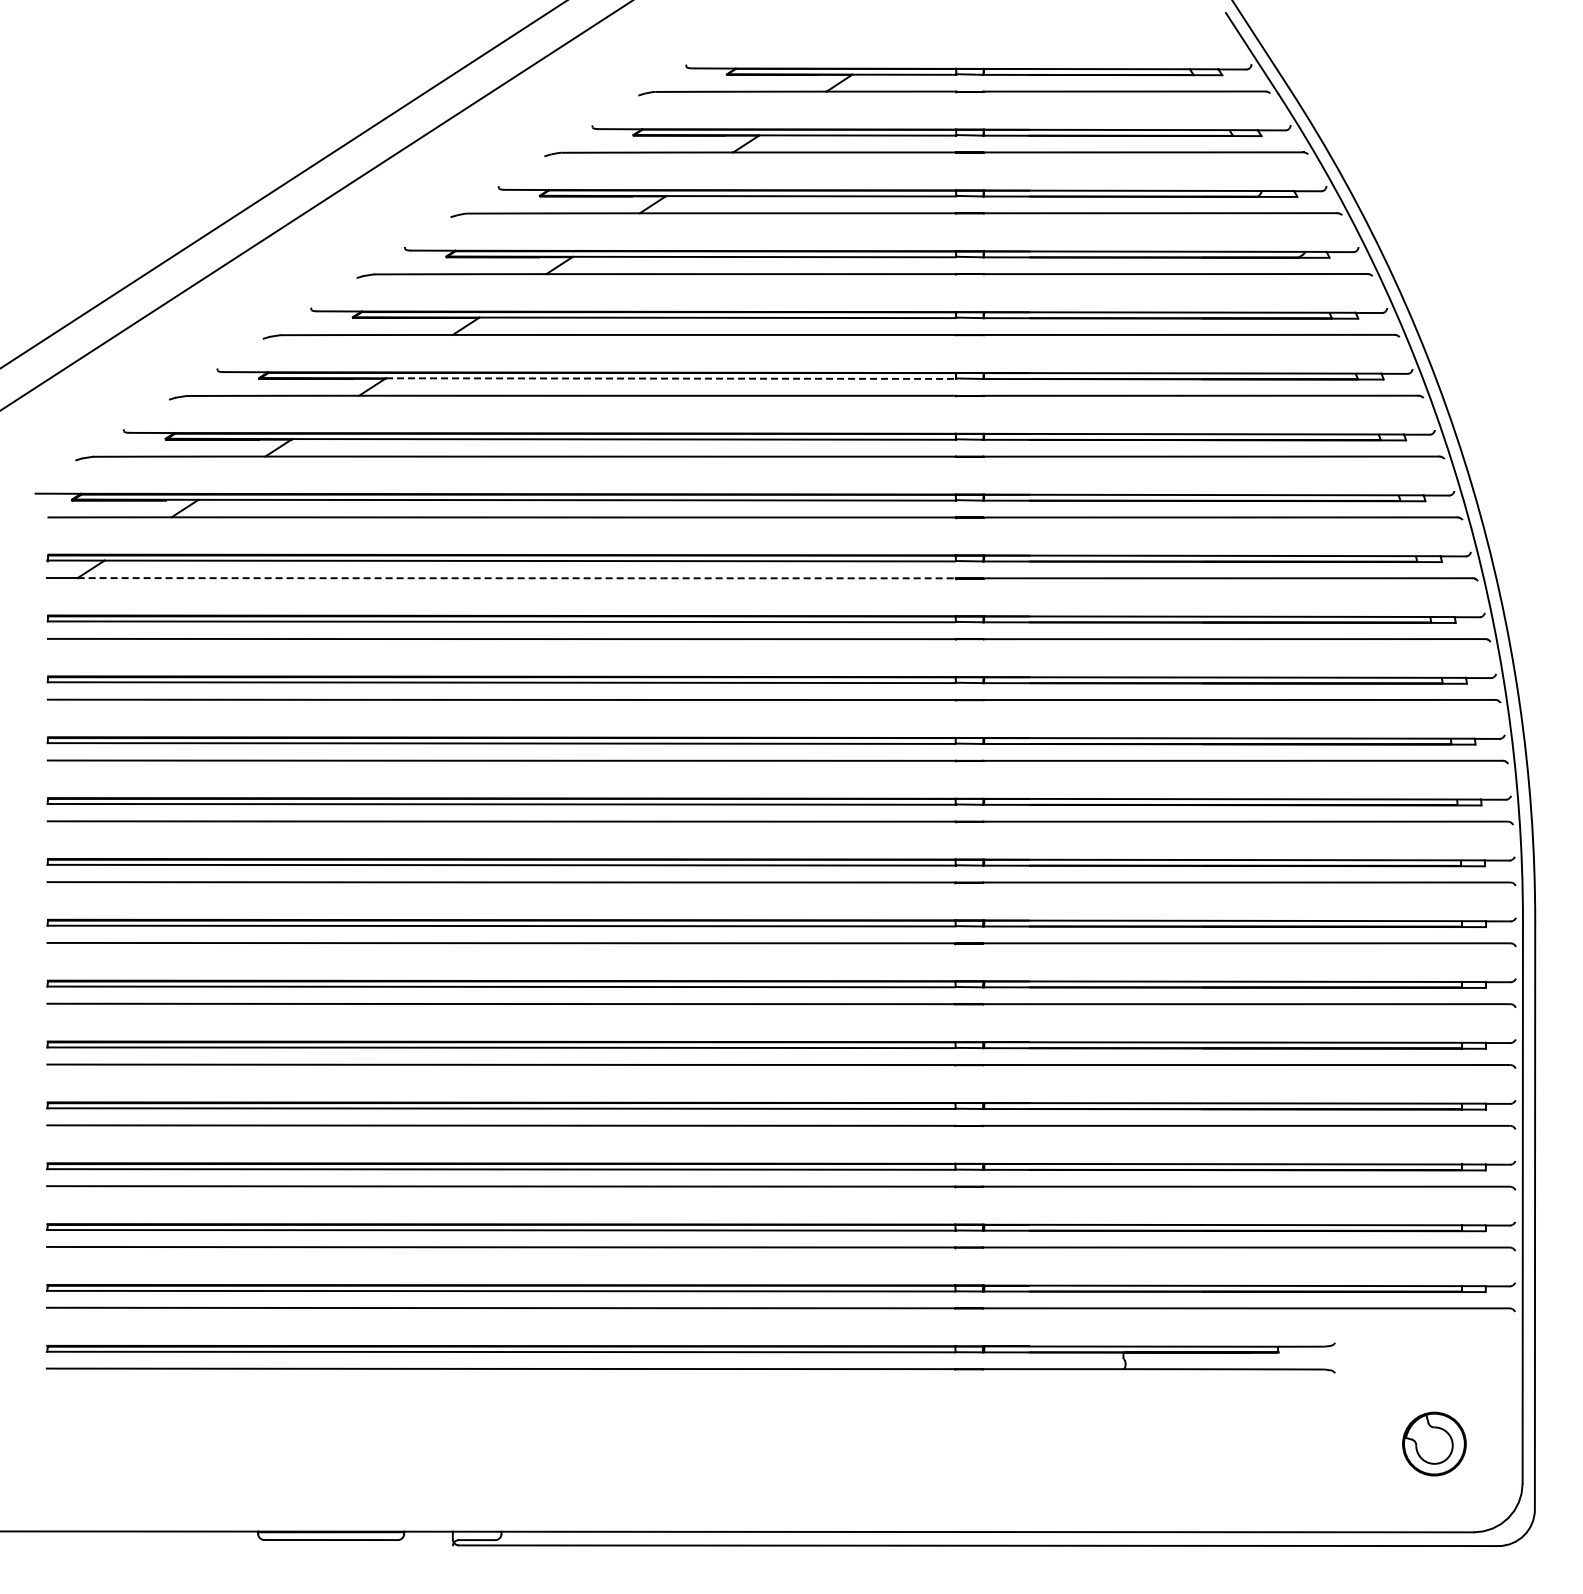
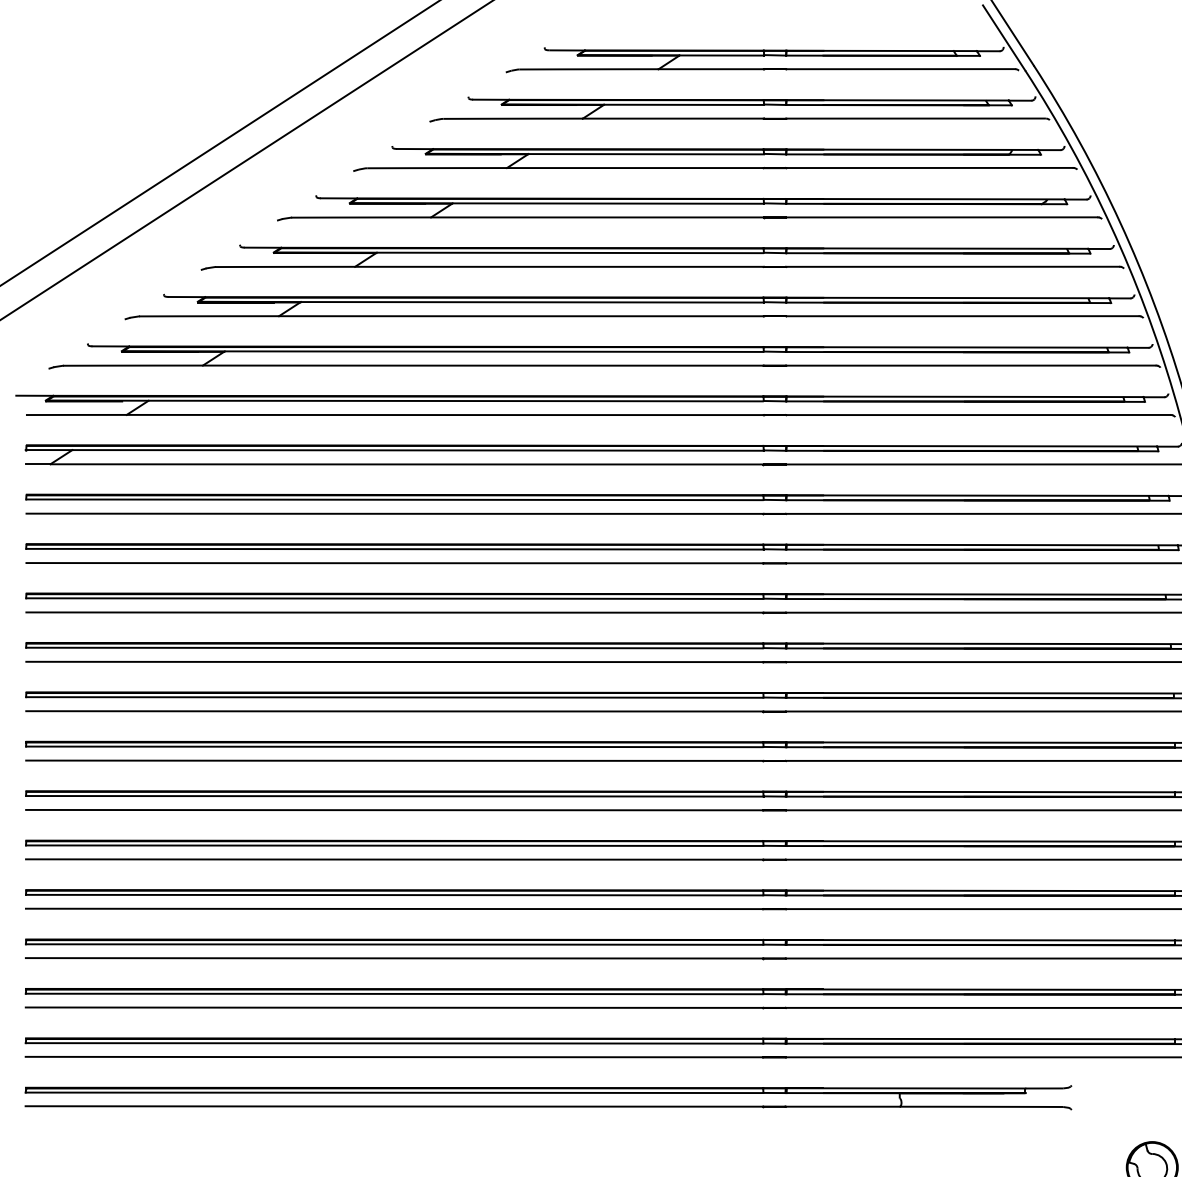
line: (671, 378) -> (532, 302), dashed -> solid
line: (516, 578) -> (406, 464), dashed -> solid

